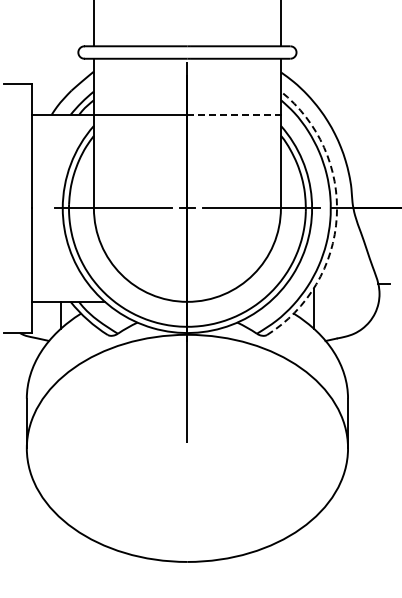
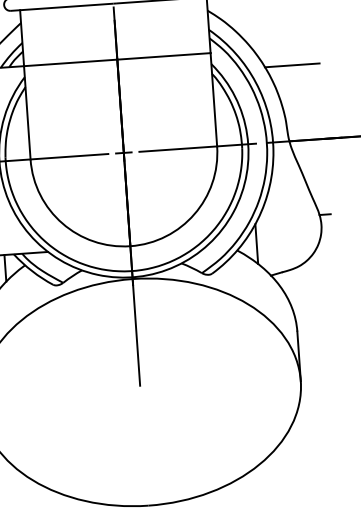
line: (234, 114) -> (164, 56), dashed -> solid
line: (361, 132) -> (292, 65), added
arc: (336, 216) -> (273, 150), dashed -> solid

